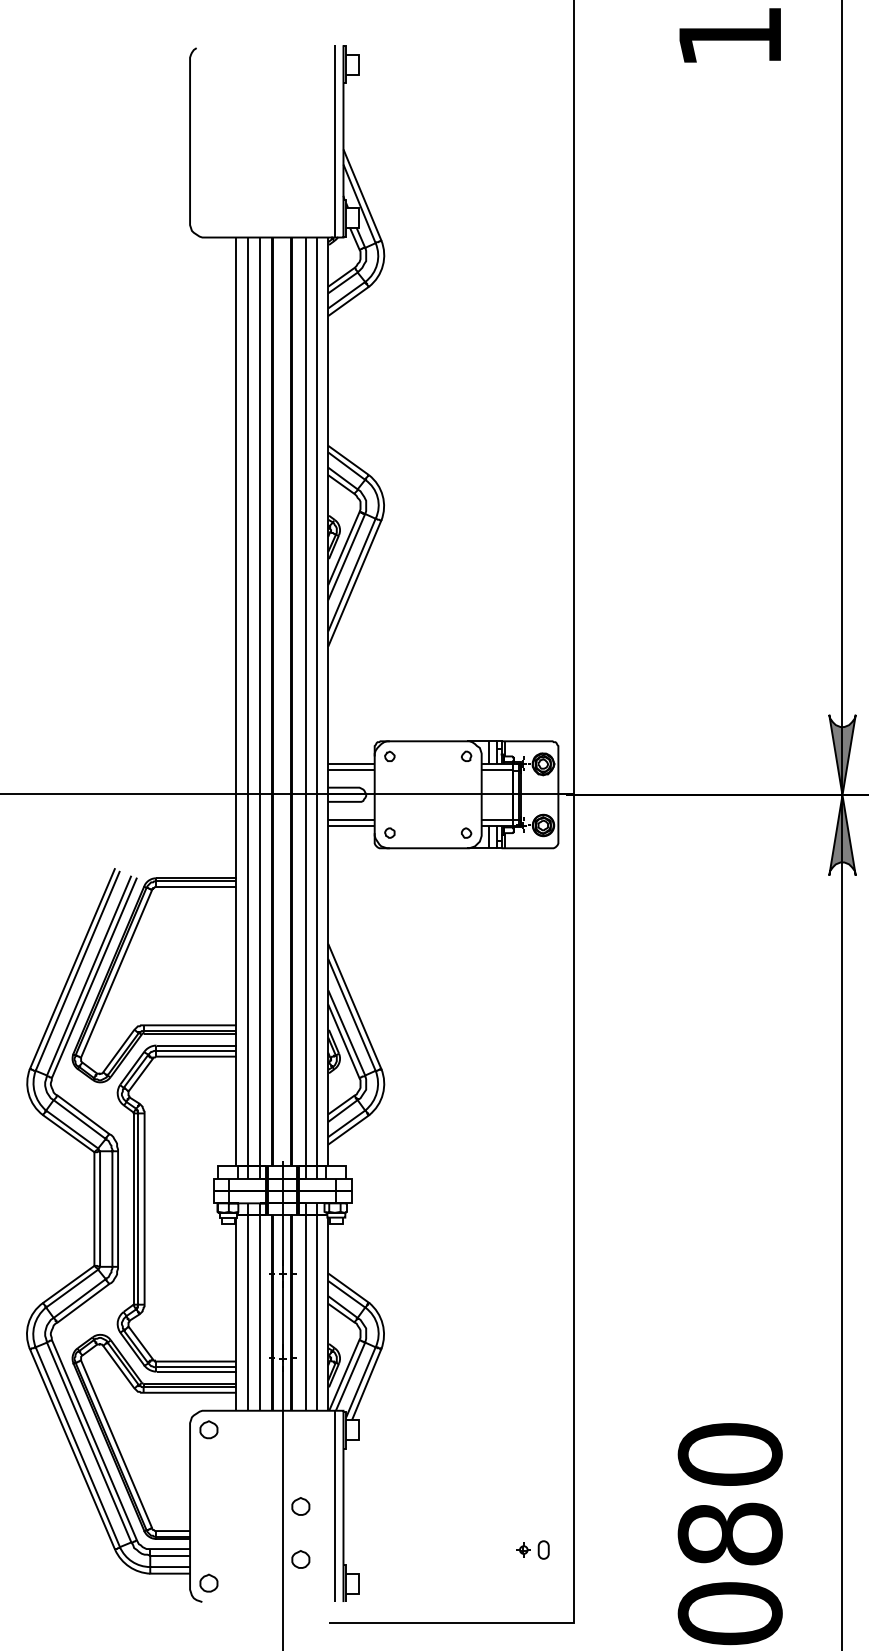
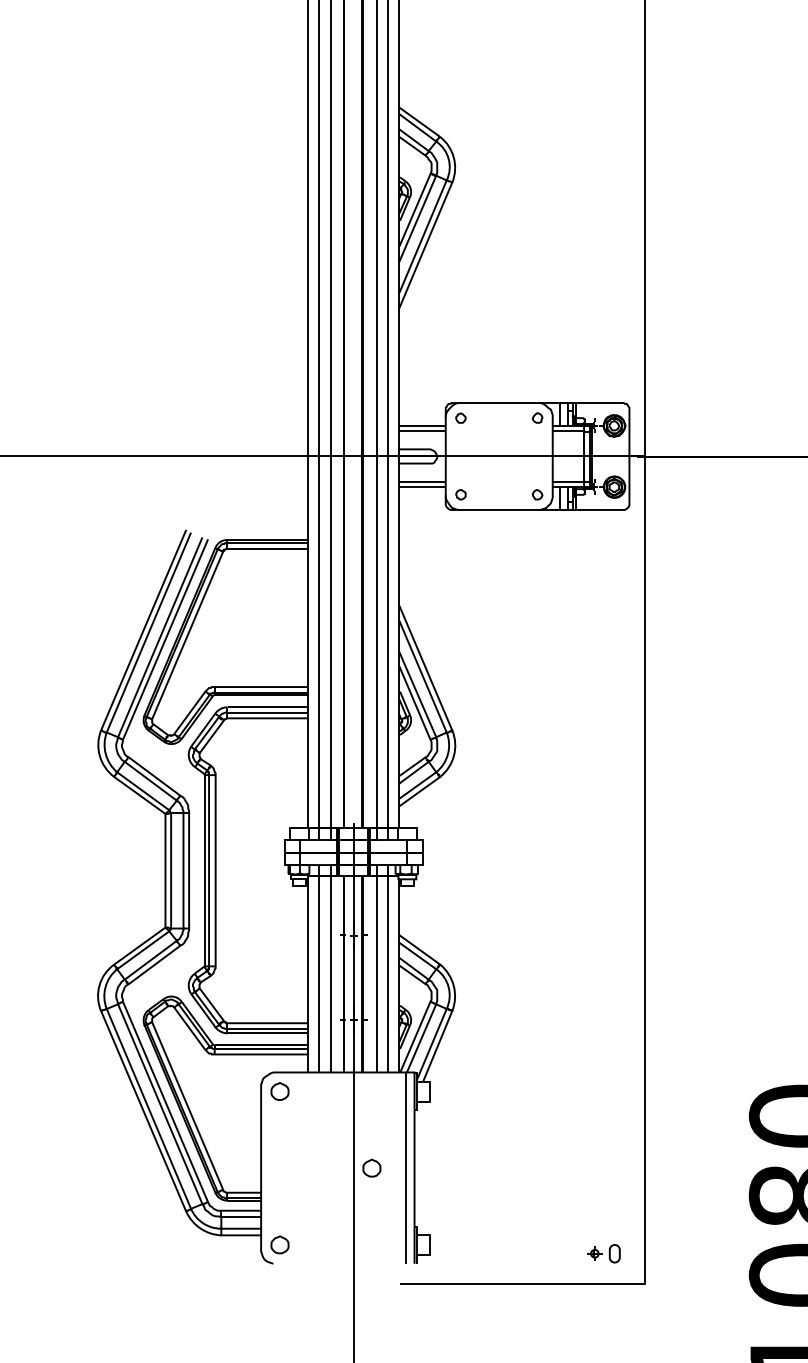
part: (532, 1549) -> (603, 1253), moved
part: (300, 1559) -> (371, 1221), removed

